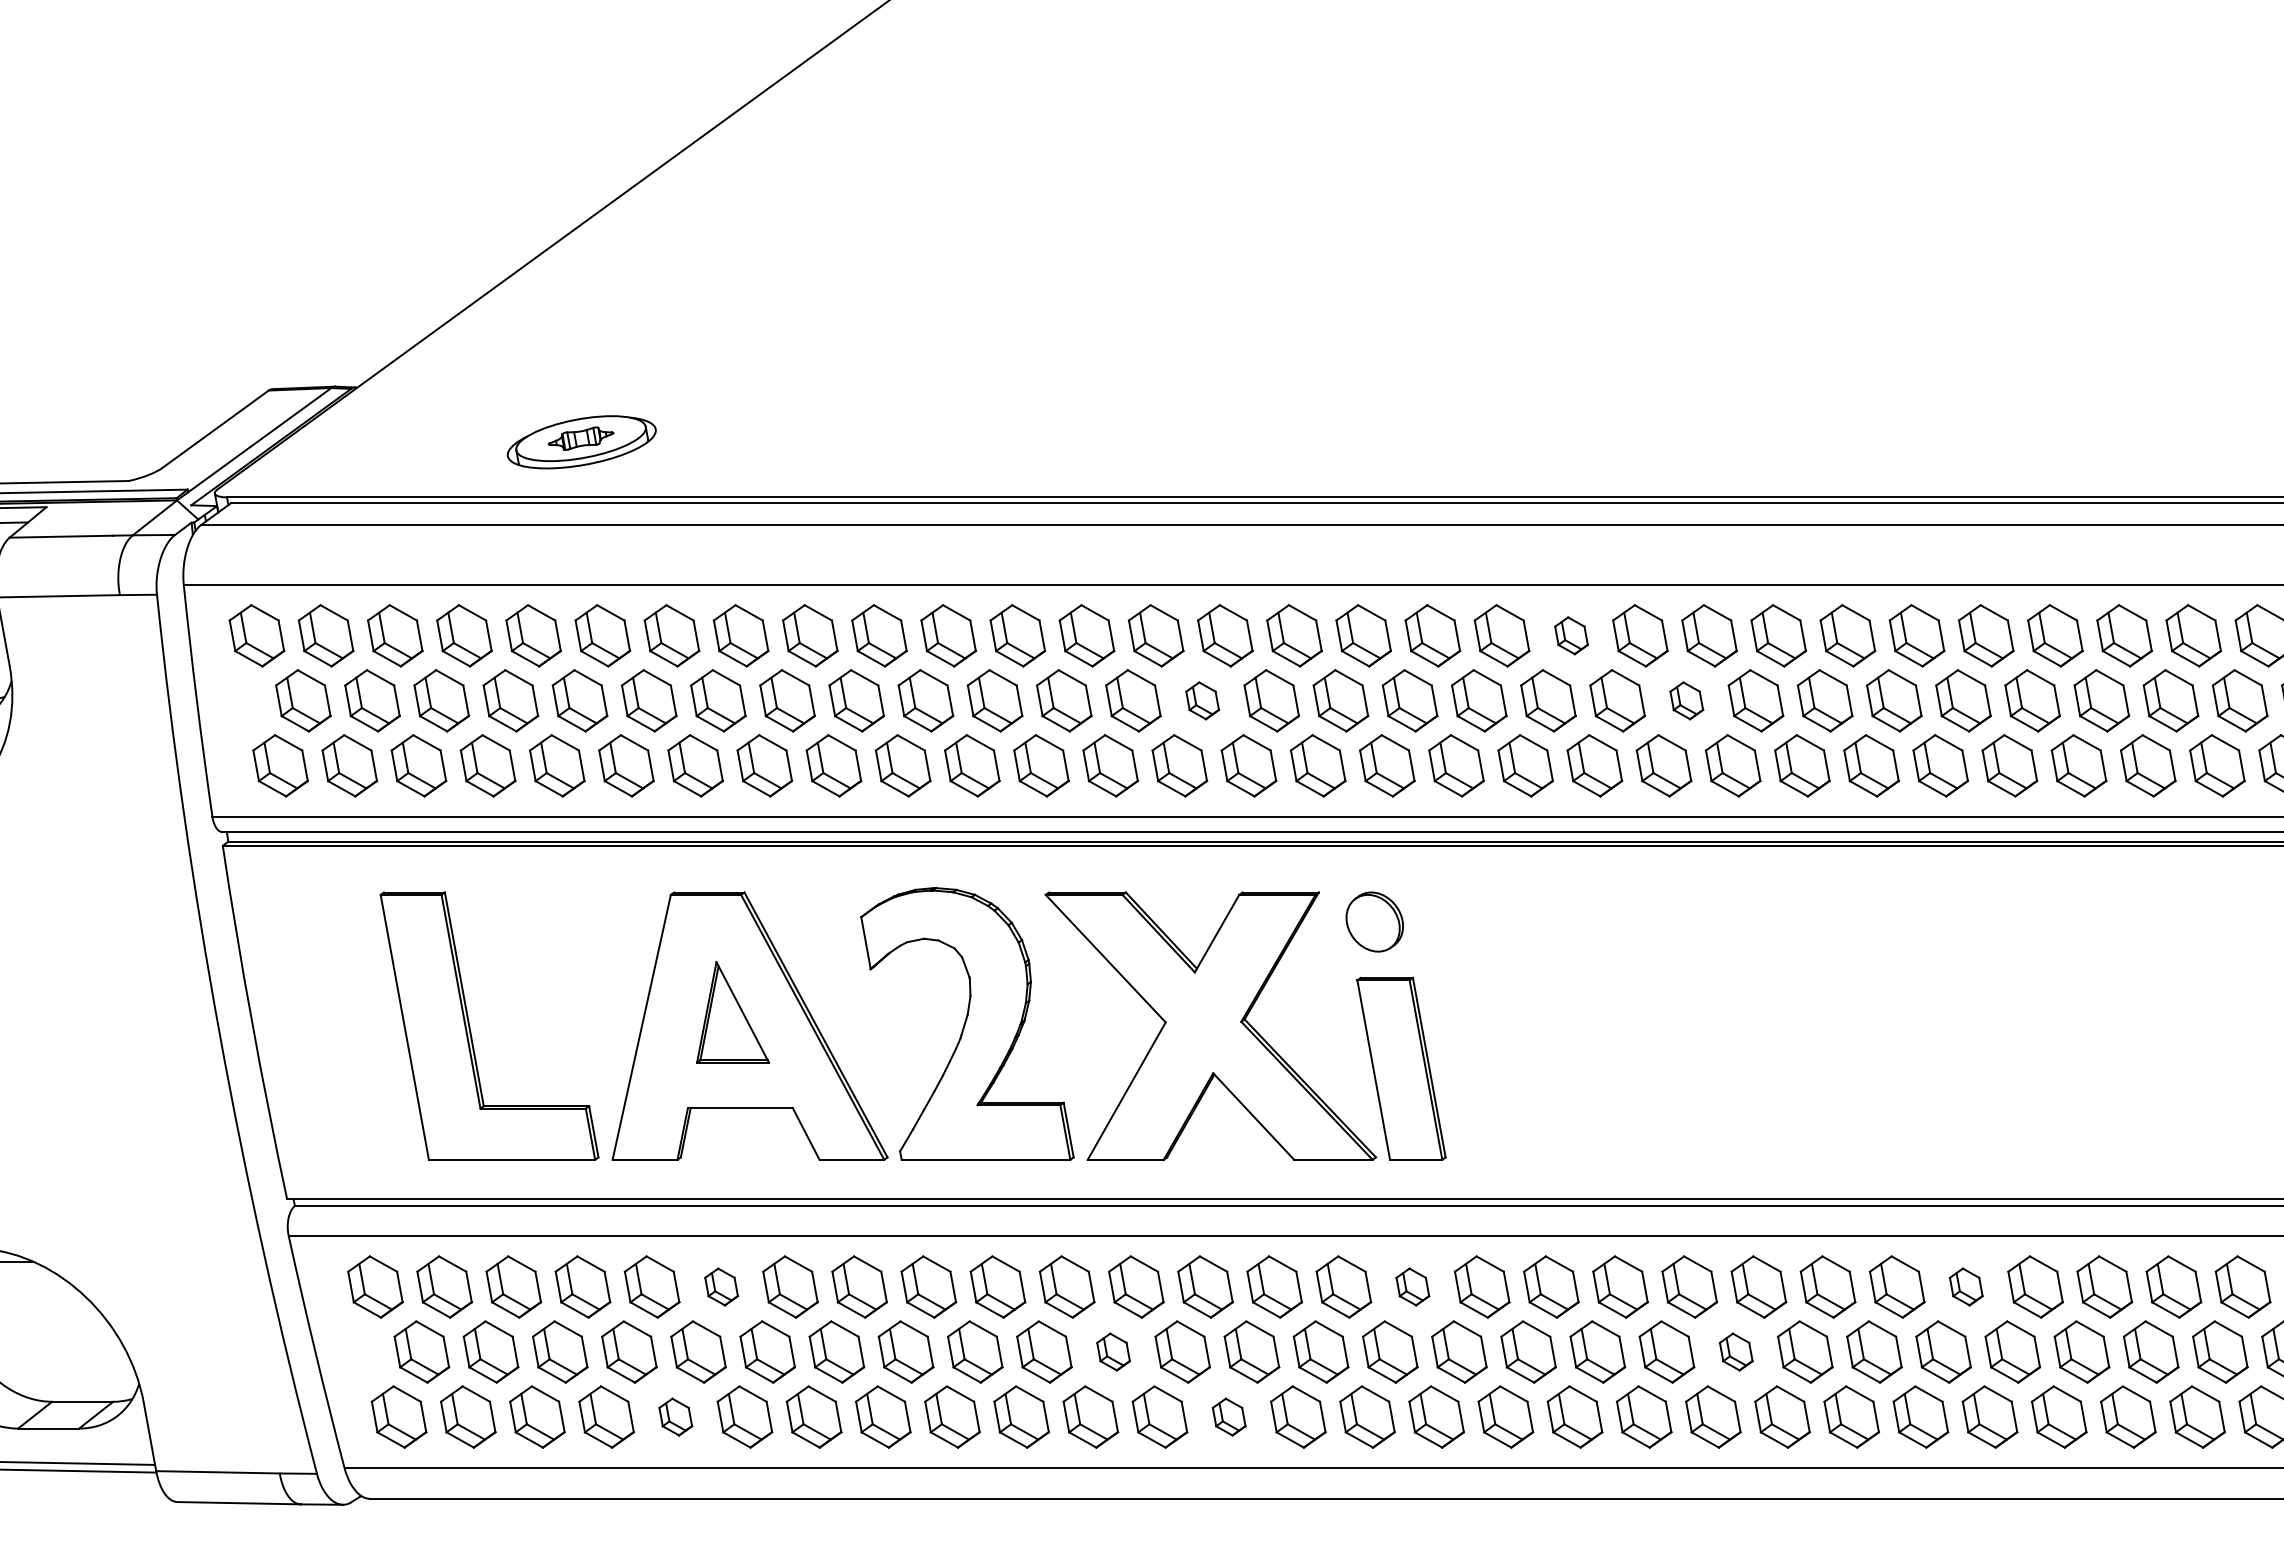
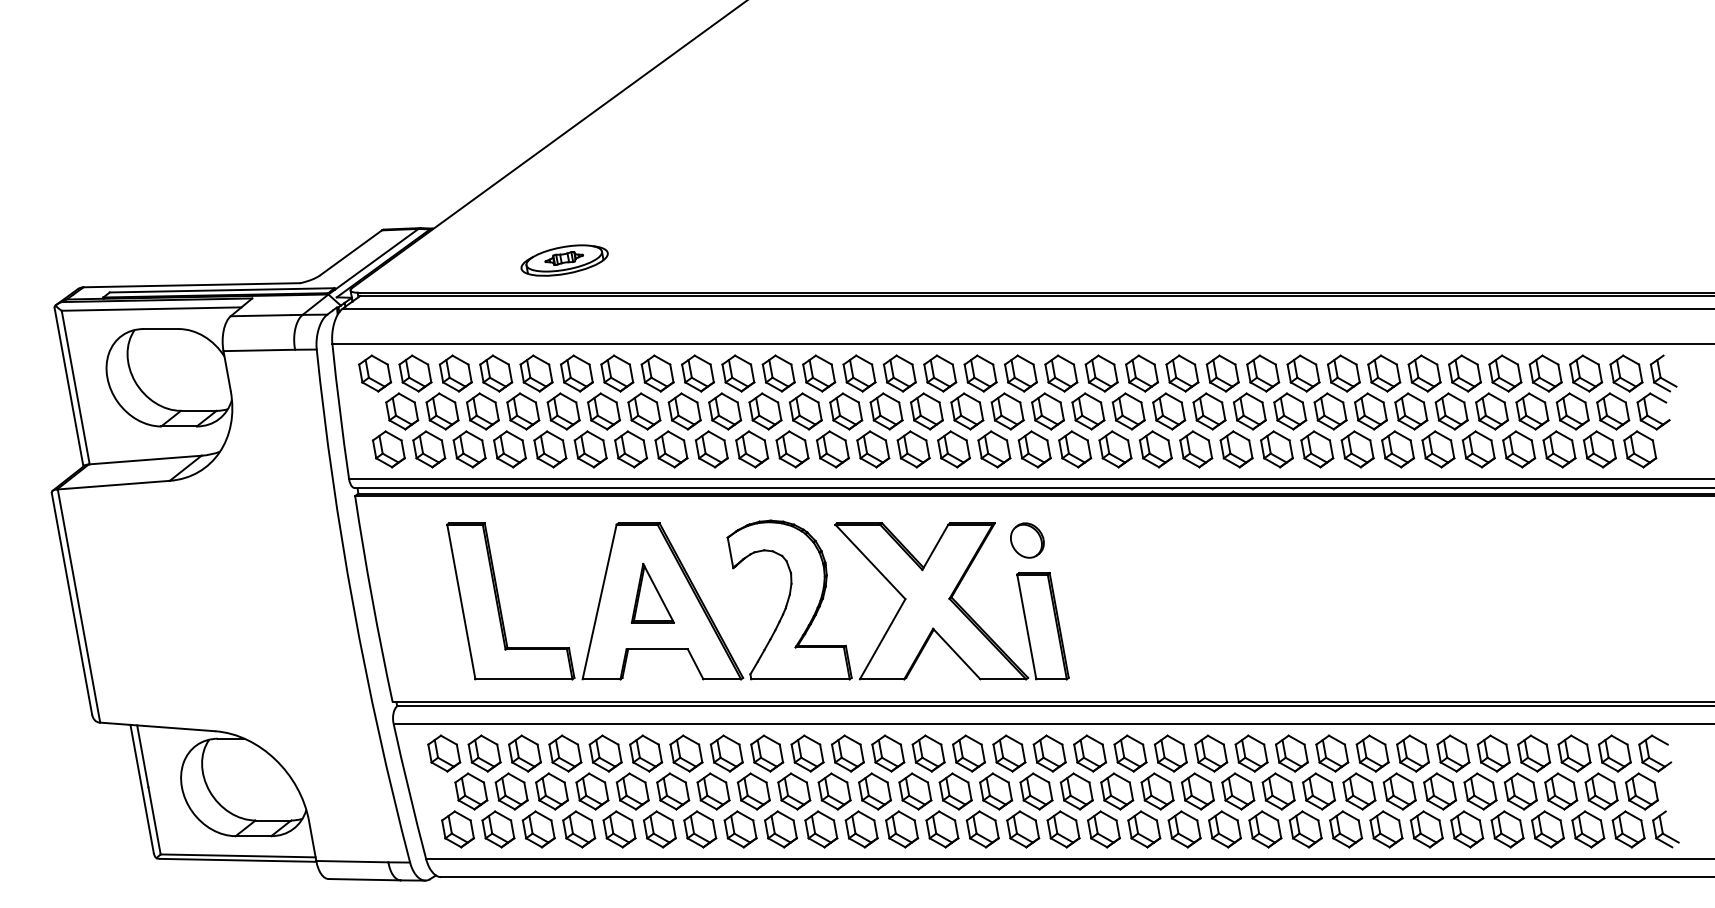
part: (1571, 635) -> (1142, 373), size x1.67
part: (1201, 700) -> (926, 411), size x1.67
part: (1686, 700) -> (1209, 411), size x1.67
part: (722, 1286) -> (646, 753), size x1.67
part: (1412, 1286) -> (1049, 753), size x1.67
part: (1966, 1286) -> (1372, 753), size x1.67
part: (1112, 1352) -> (874, 791), size x1.67
part: (1736, 1352) -> (1238, 791), size x1.67
part: (675, 1417) -> (619, 829), size x1.67
part: (1229, 1417) -> (942, 829), size x1.67

